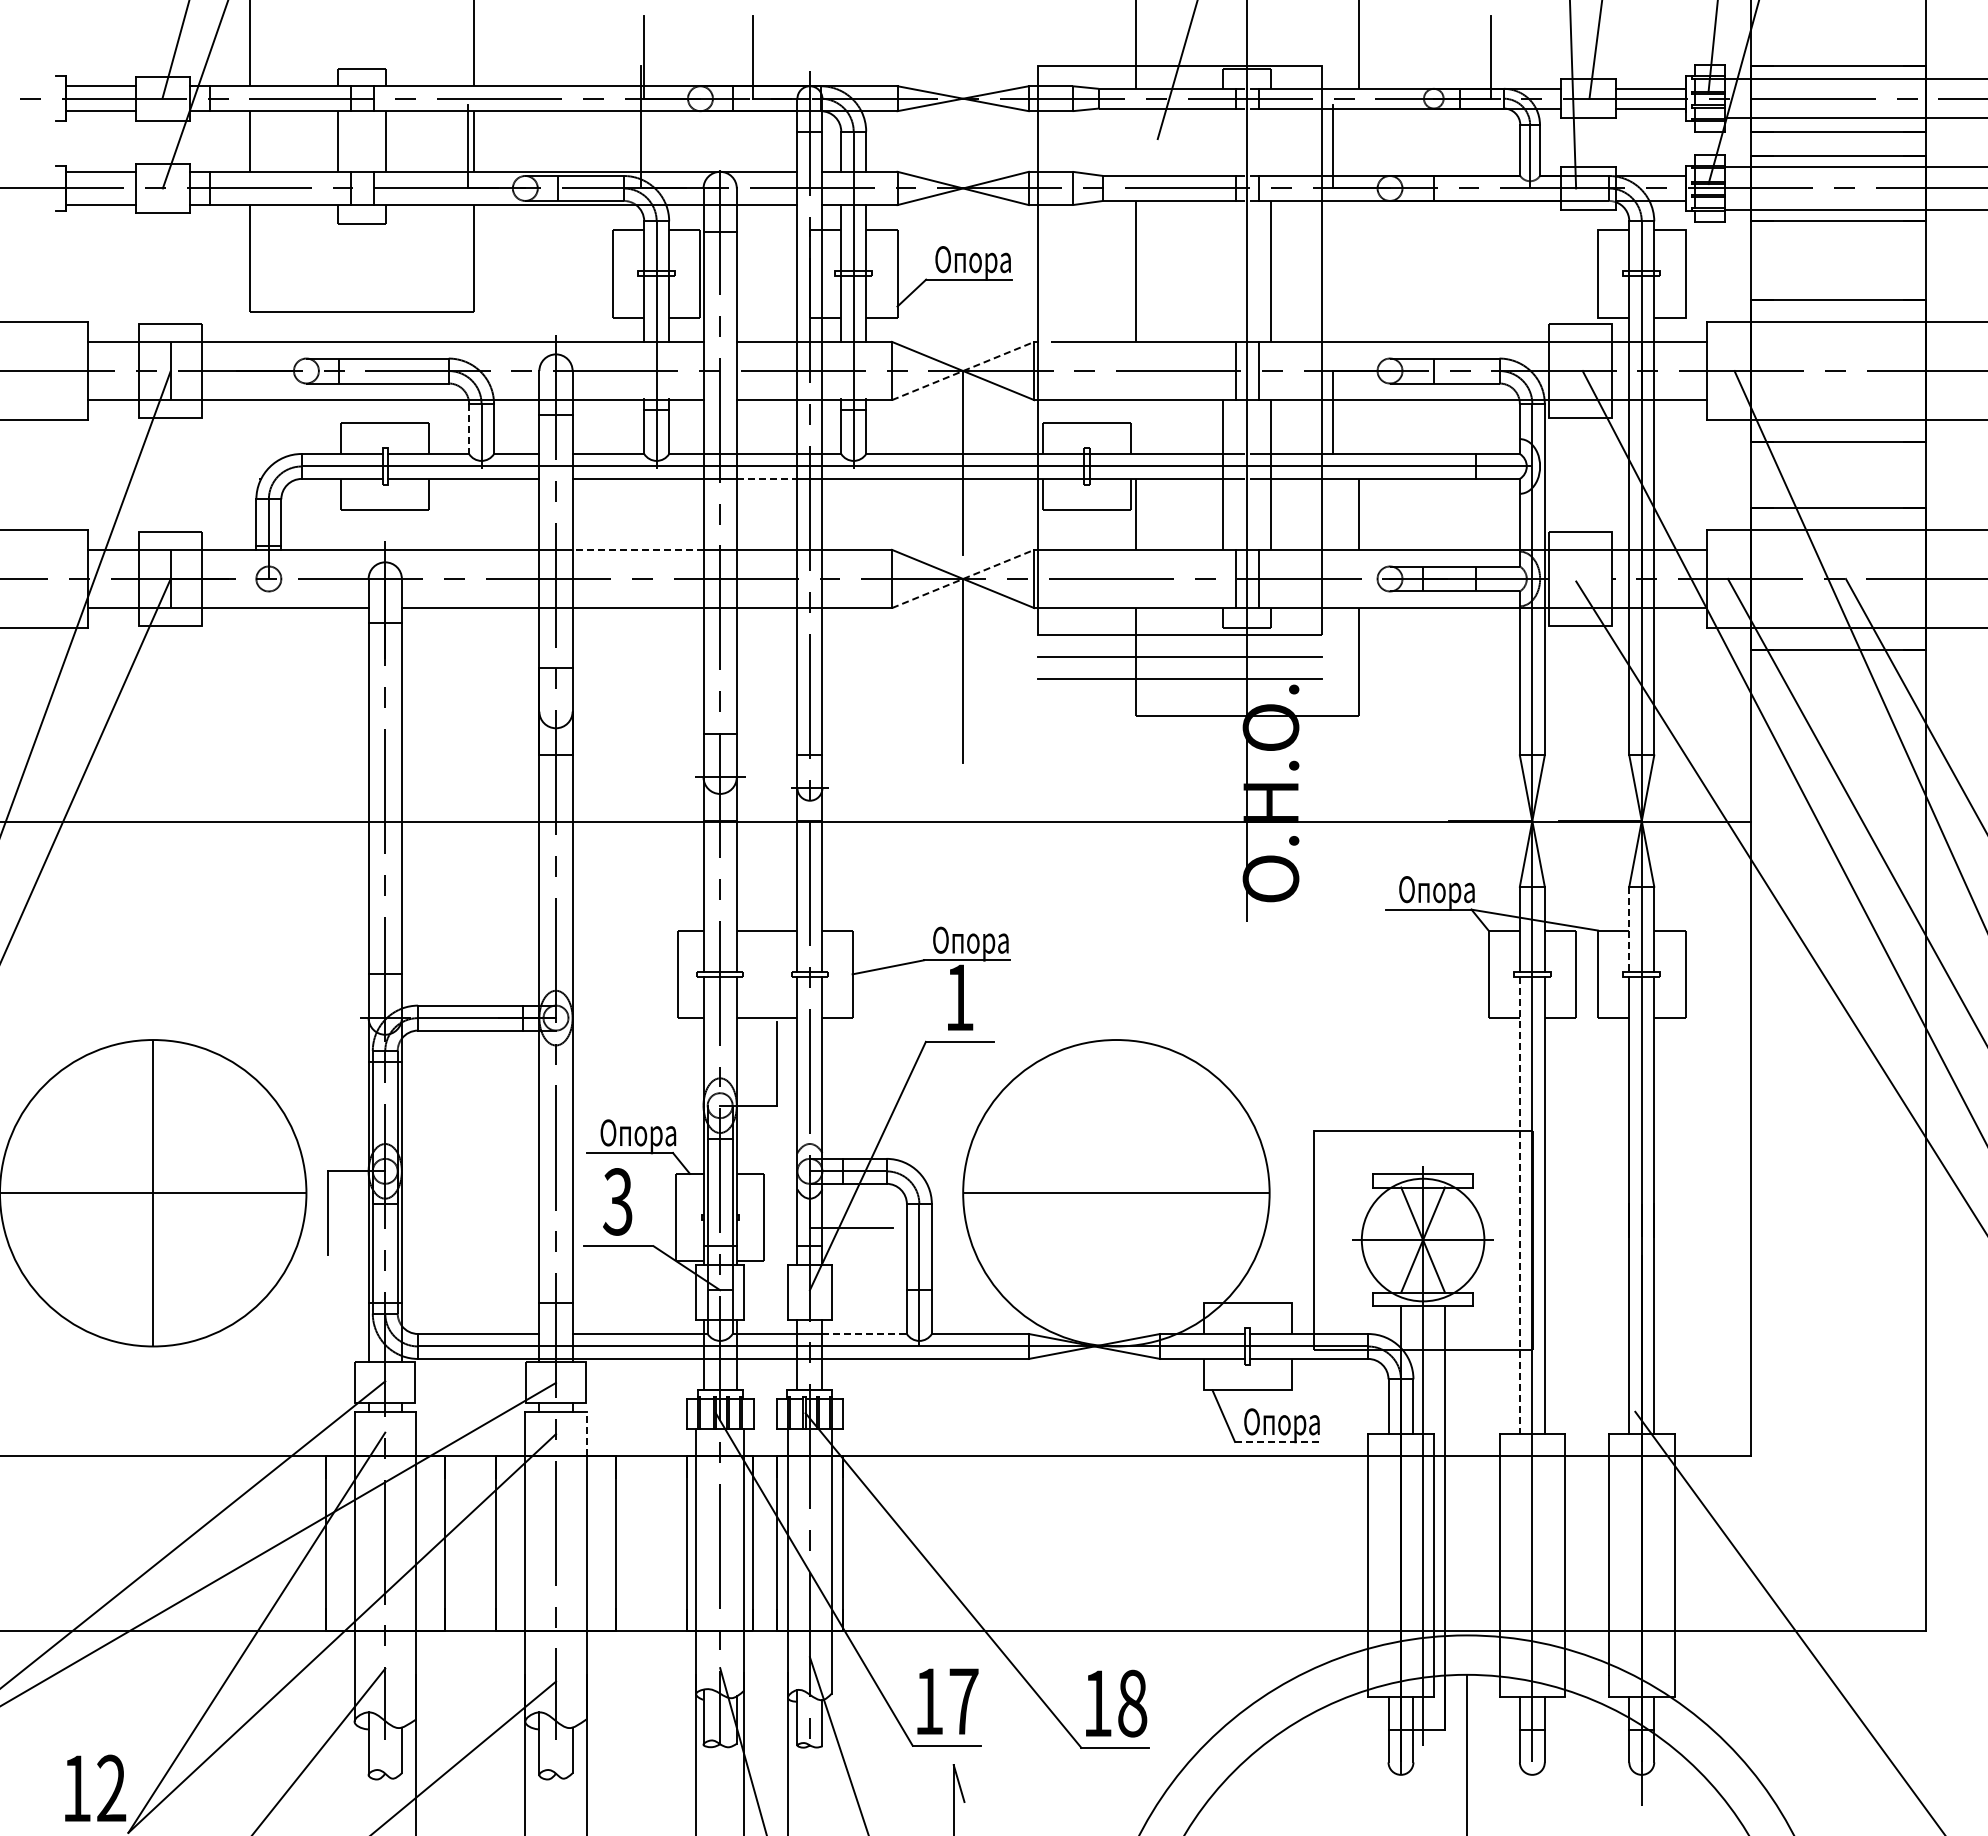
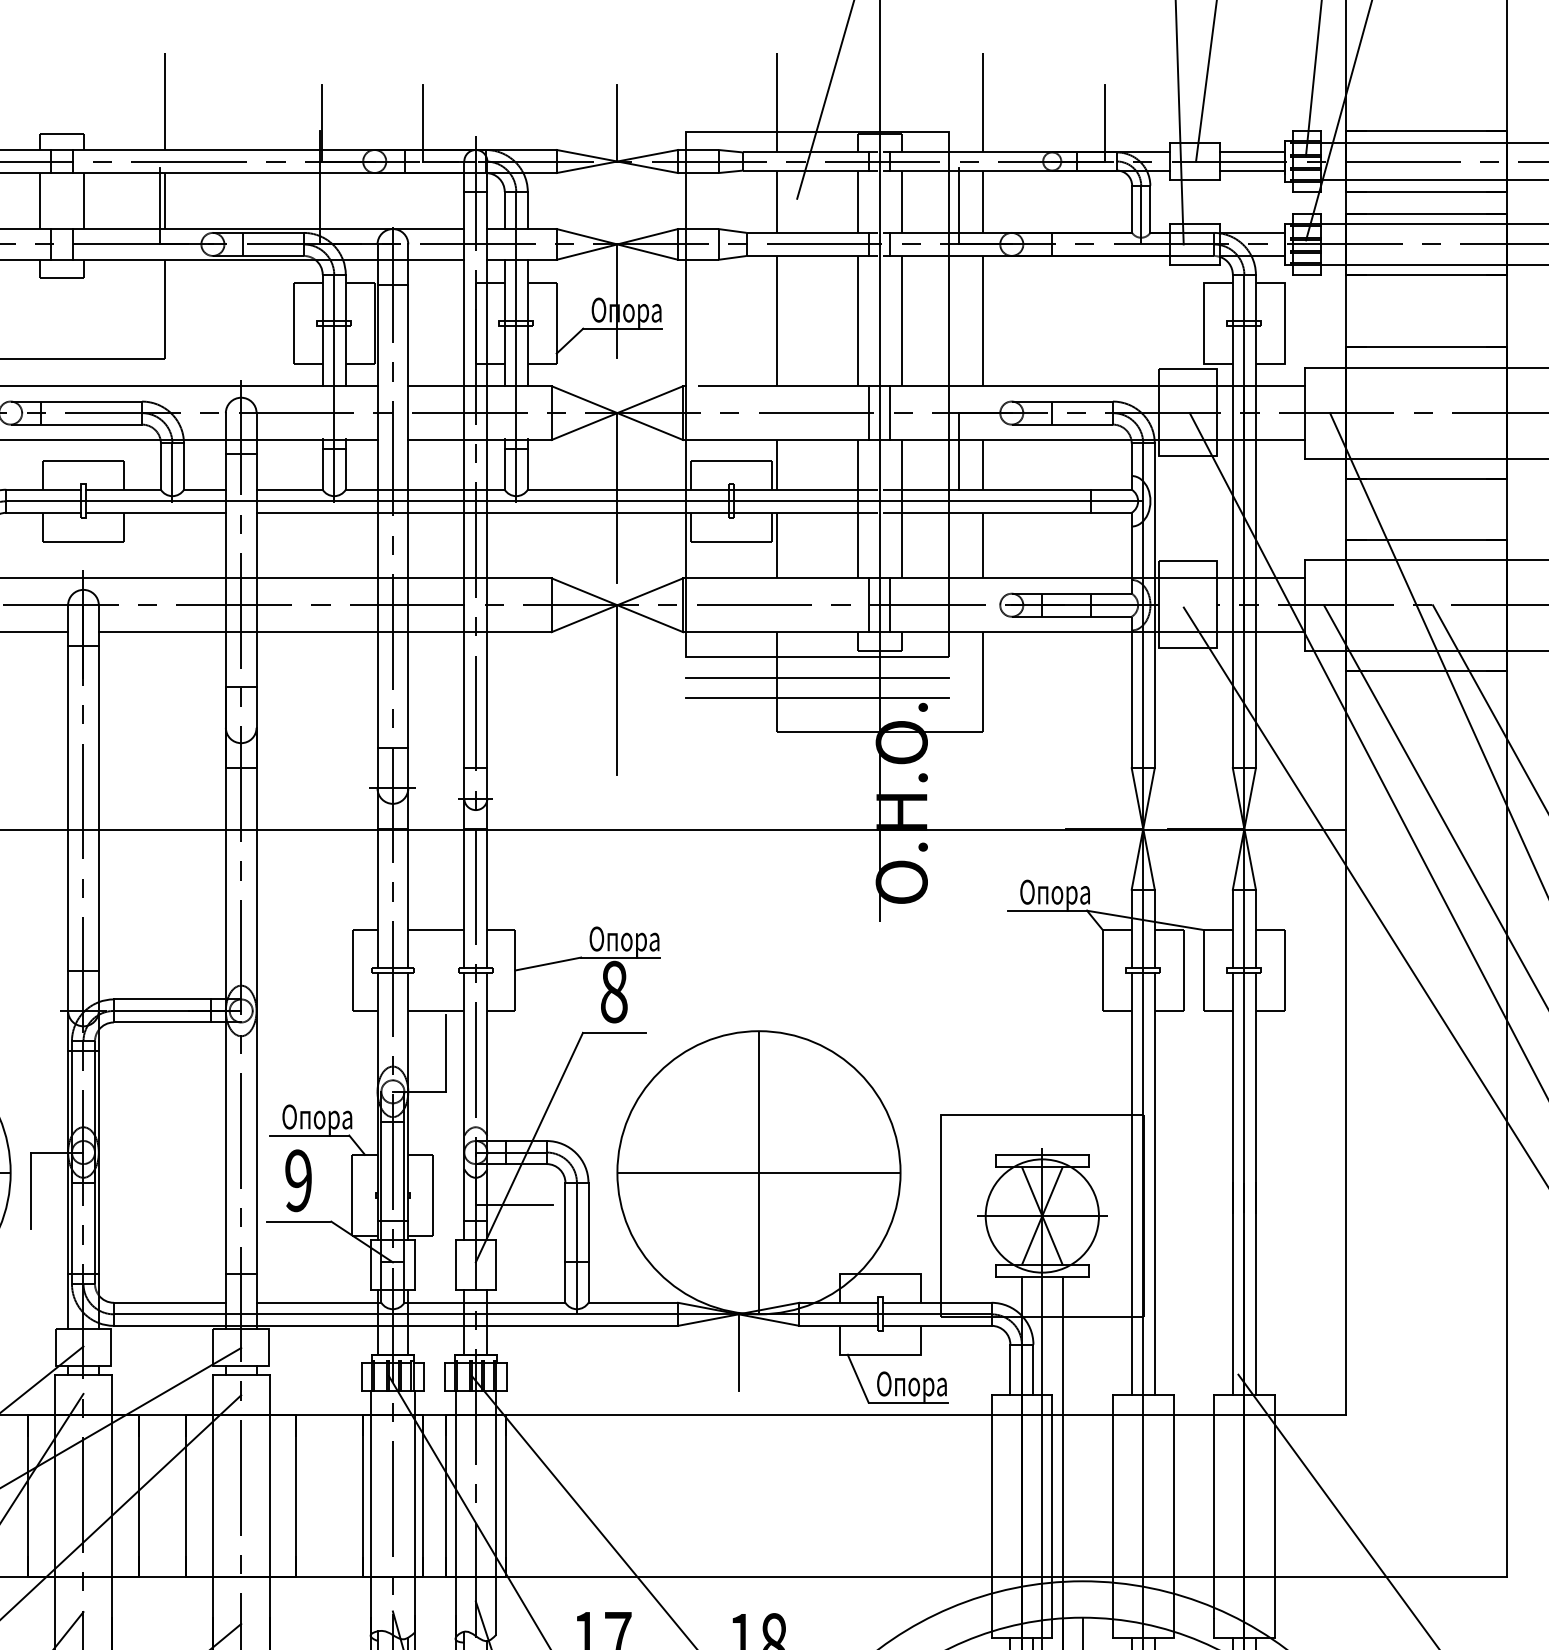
line: (963, 56) -> (617, 122), added
line: (1135, 141) -> (776, 201), added
line: (1223, 141) -> (857, 201), added
line: (1271, 141) -> (902, 201), added
line: (1358, 141) -> (982, 201), added
line: (963, 249) -> (617, 300), added
line: (1223, 270) -> (857, 320), added
line: (1358, 270) -> (982, 320), added
line: (963, 371) -> (617, 413), dashed -> solid
line: (1135, 426) -> (776, 464), added
line: (1358, 426) -> (982, 464), added
line: (469, 429) -> (161, 467), dashed -> solid
line: (767, 478) -> (436, 512), dashed -> solid
line: (637, 549) -> (316, 578), dashed -> solid
line: (963, 578) -> (617, 604), dashed -> solid
line: (1629, 929) -> (1233, 929), dashed -> solid
text: (959, 997) -> (614, 991), 1 -> 8
line: (1116, 1193) -> (759, 1172), added
text: (617, 1201) -> (298, 1180), 3 -> 9
line: (1519, 1205) -> (1131, 1184), dashed -> solid
line: (865, 1334) -> (527, 1303), dashed -> solid
line: (1094, 1387) -> (738, 1352), added
line: (586, 1434) -> (269, 1395), dashed -> solid
line: (1277, 1441) -> (907, 1402), dashed -> solid

